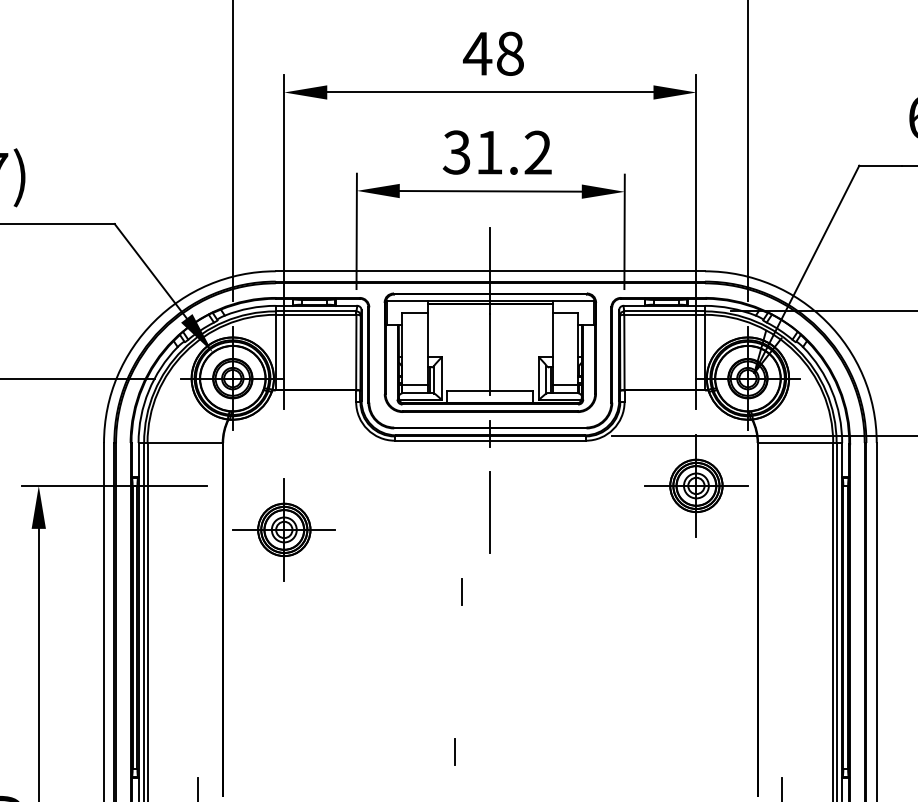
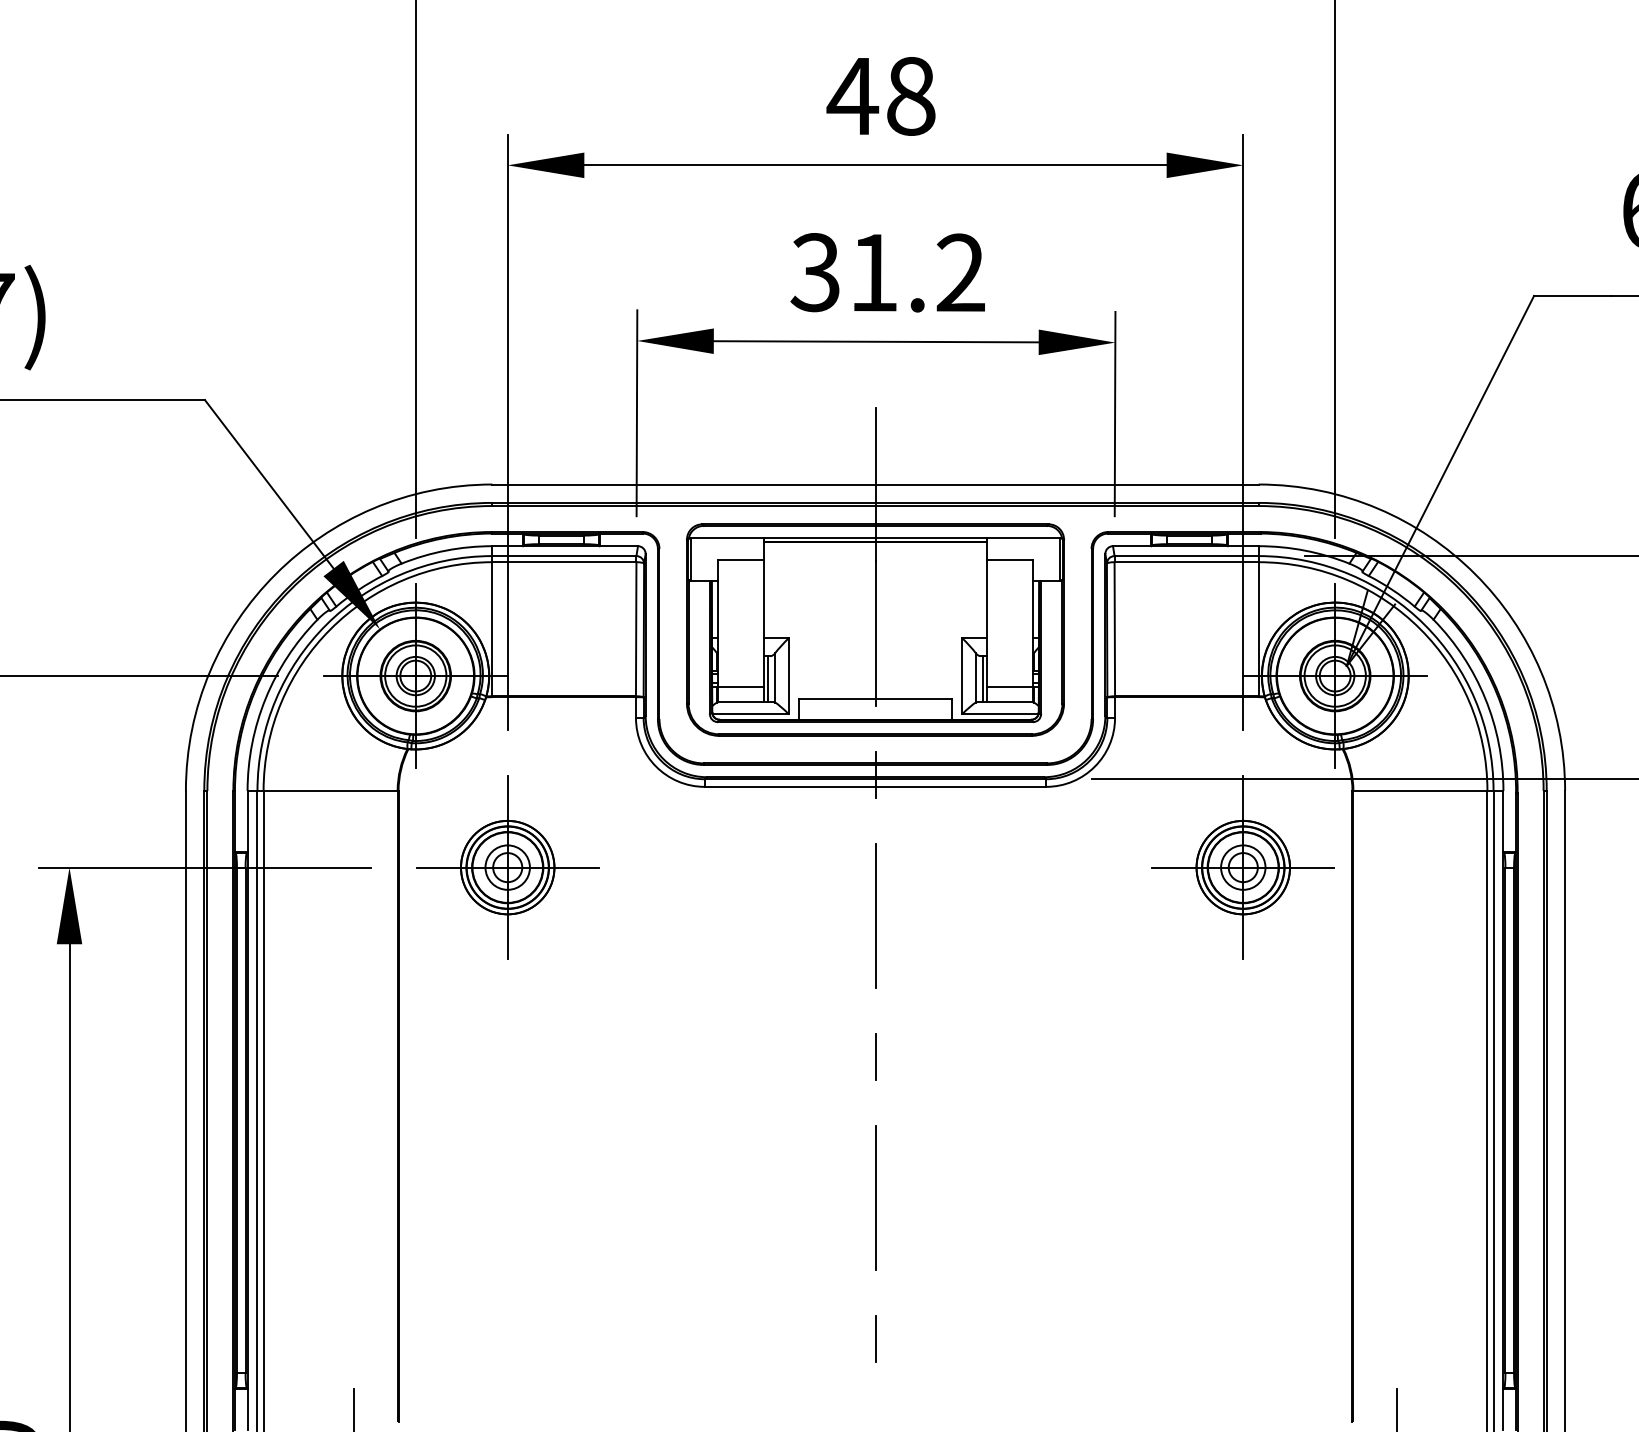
part: (283, 529) -> (506, 866), moved
line: (461, 591) -> (873, 1056), moved
line: (490, 670) -> (875, 1197), added
line: (454, 751) -> (873, 1338), moved

